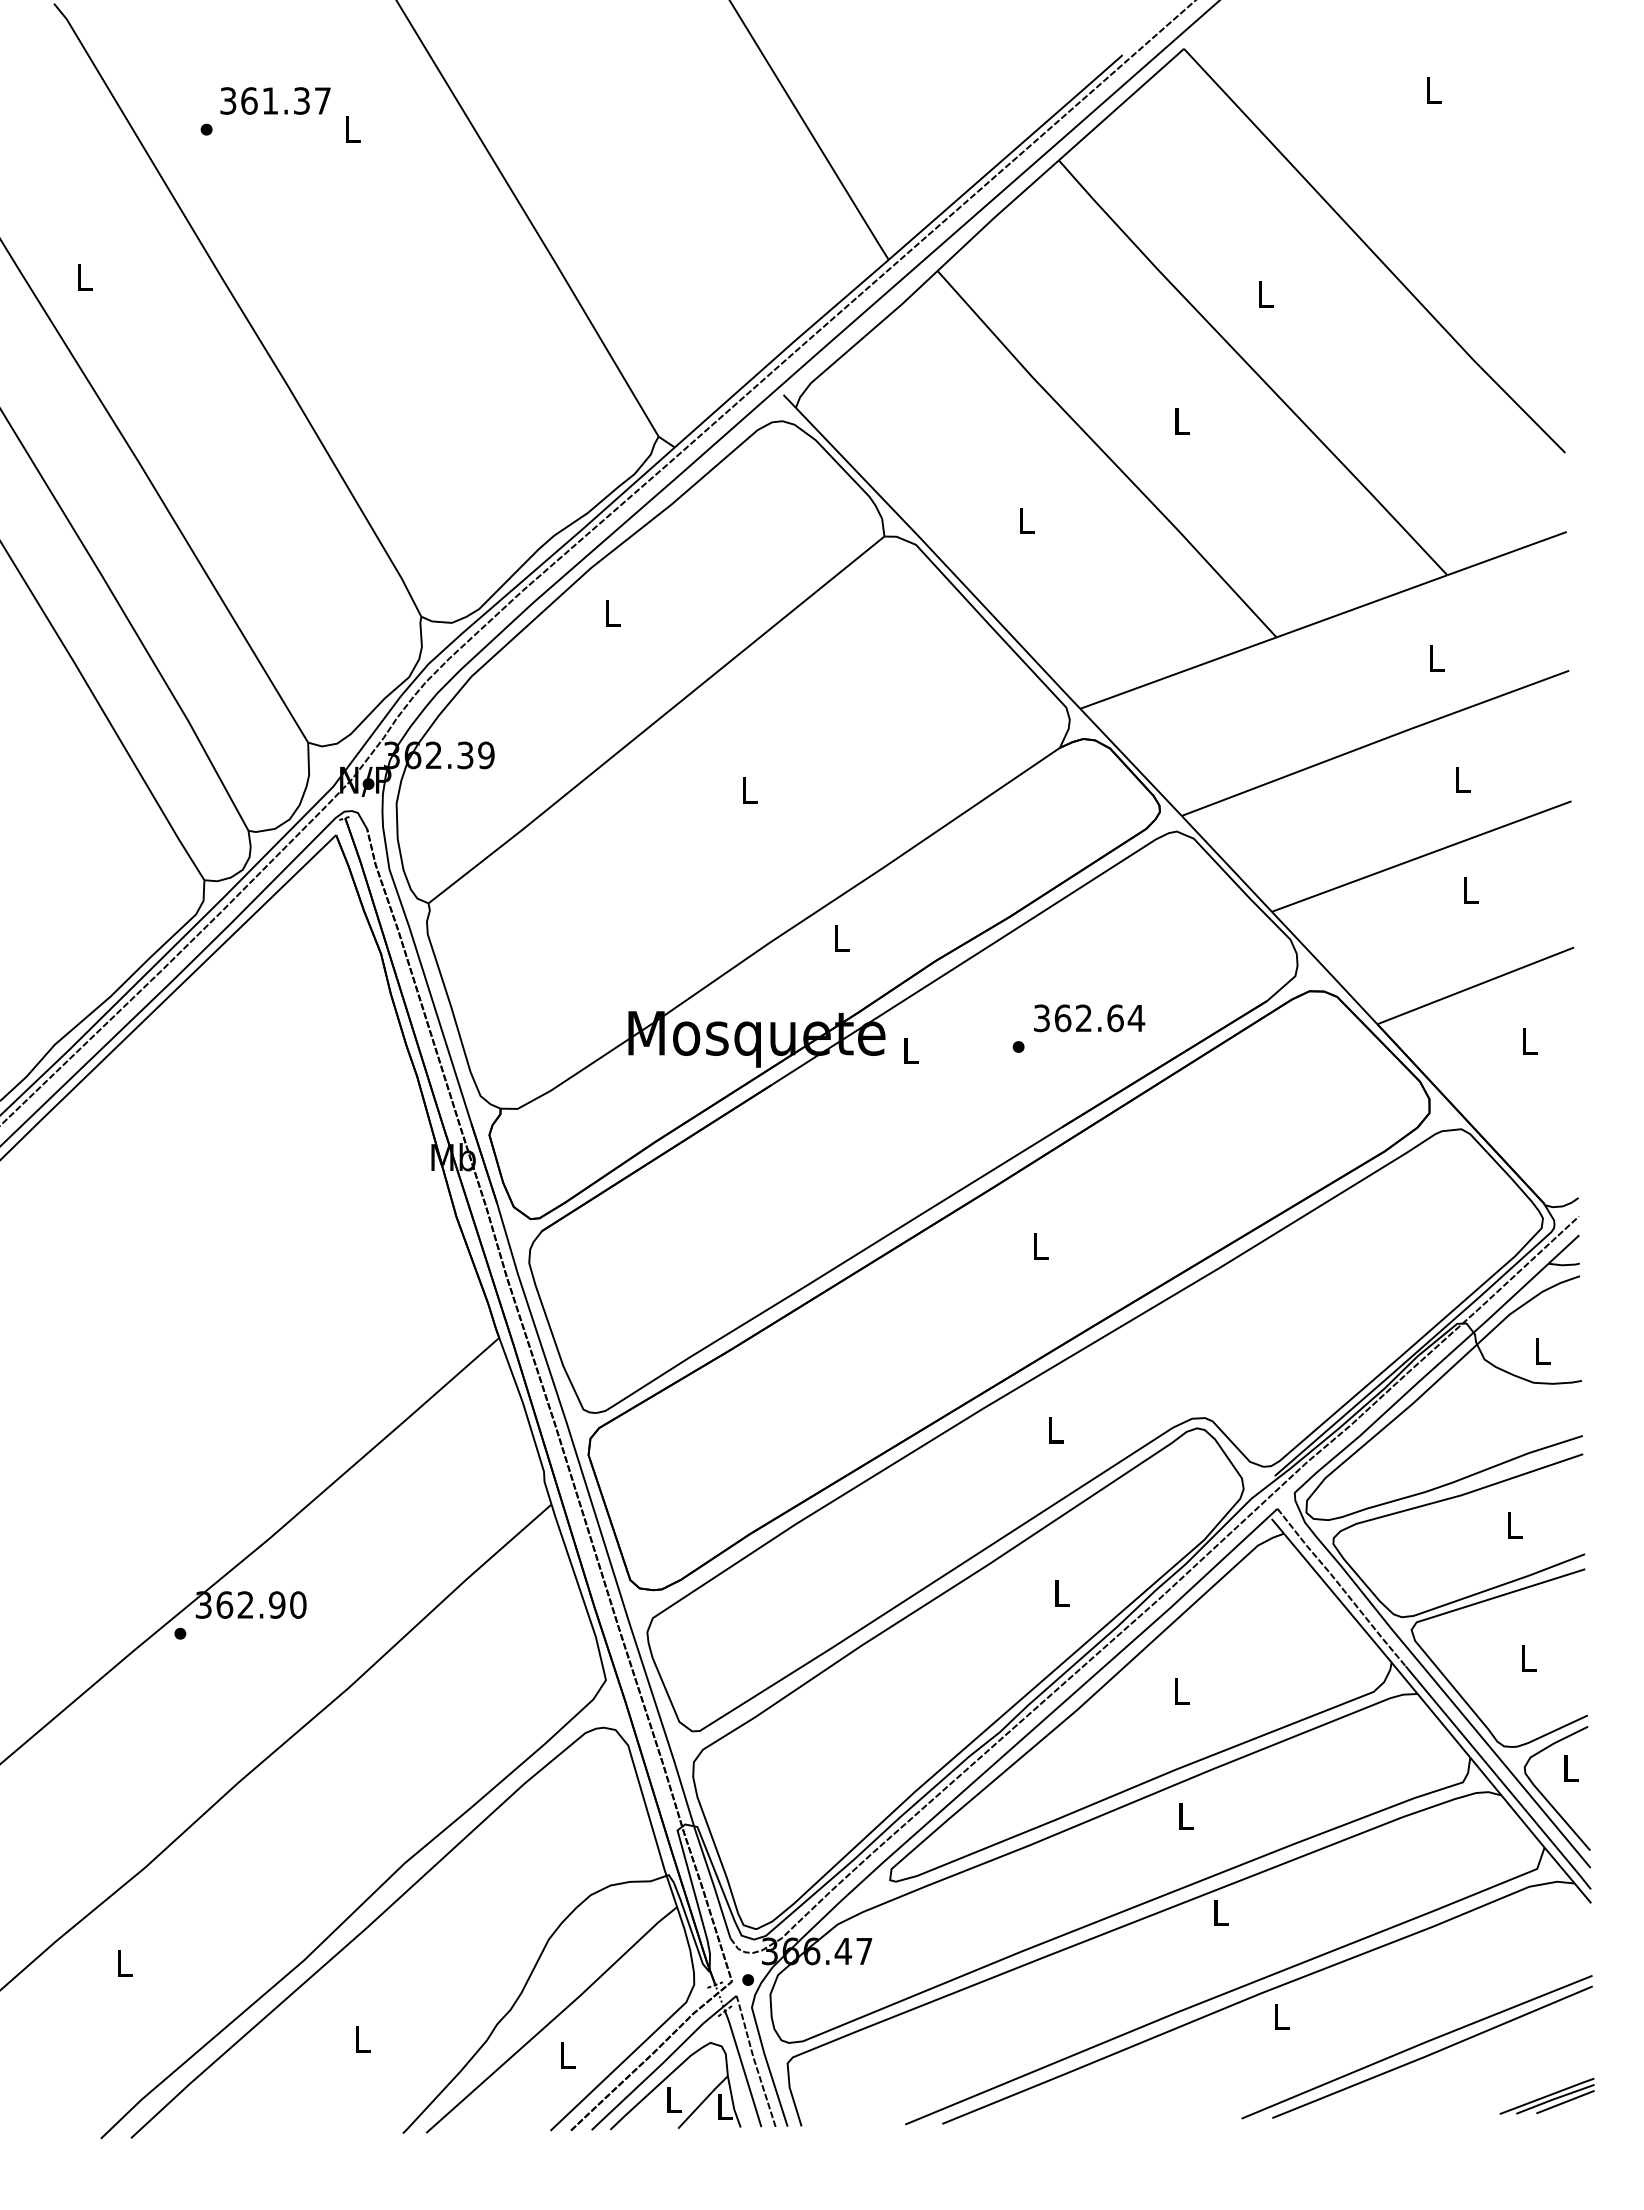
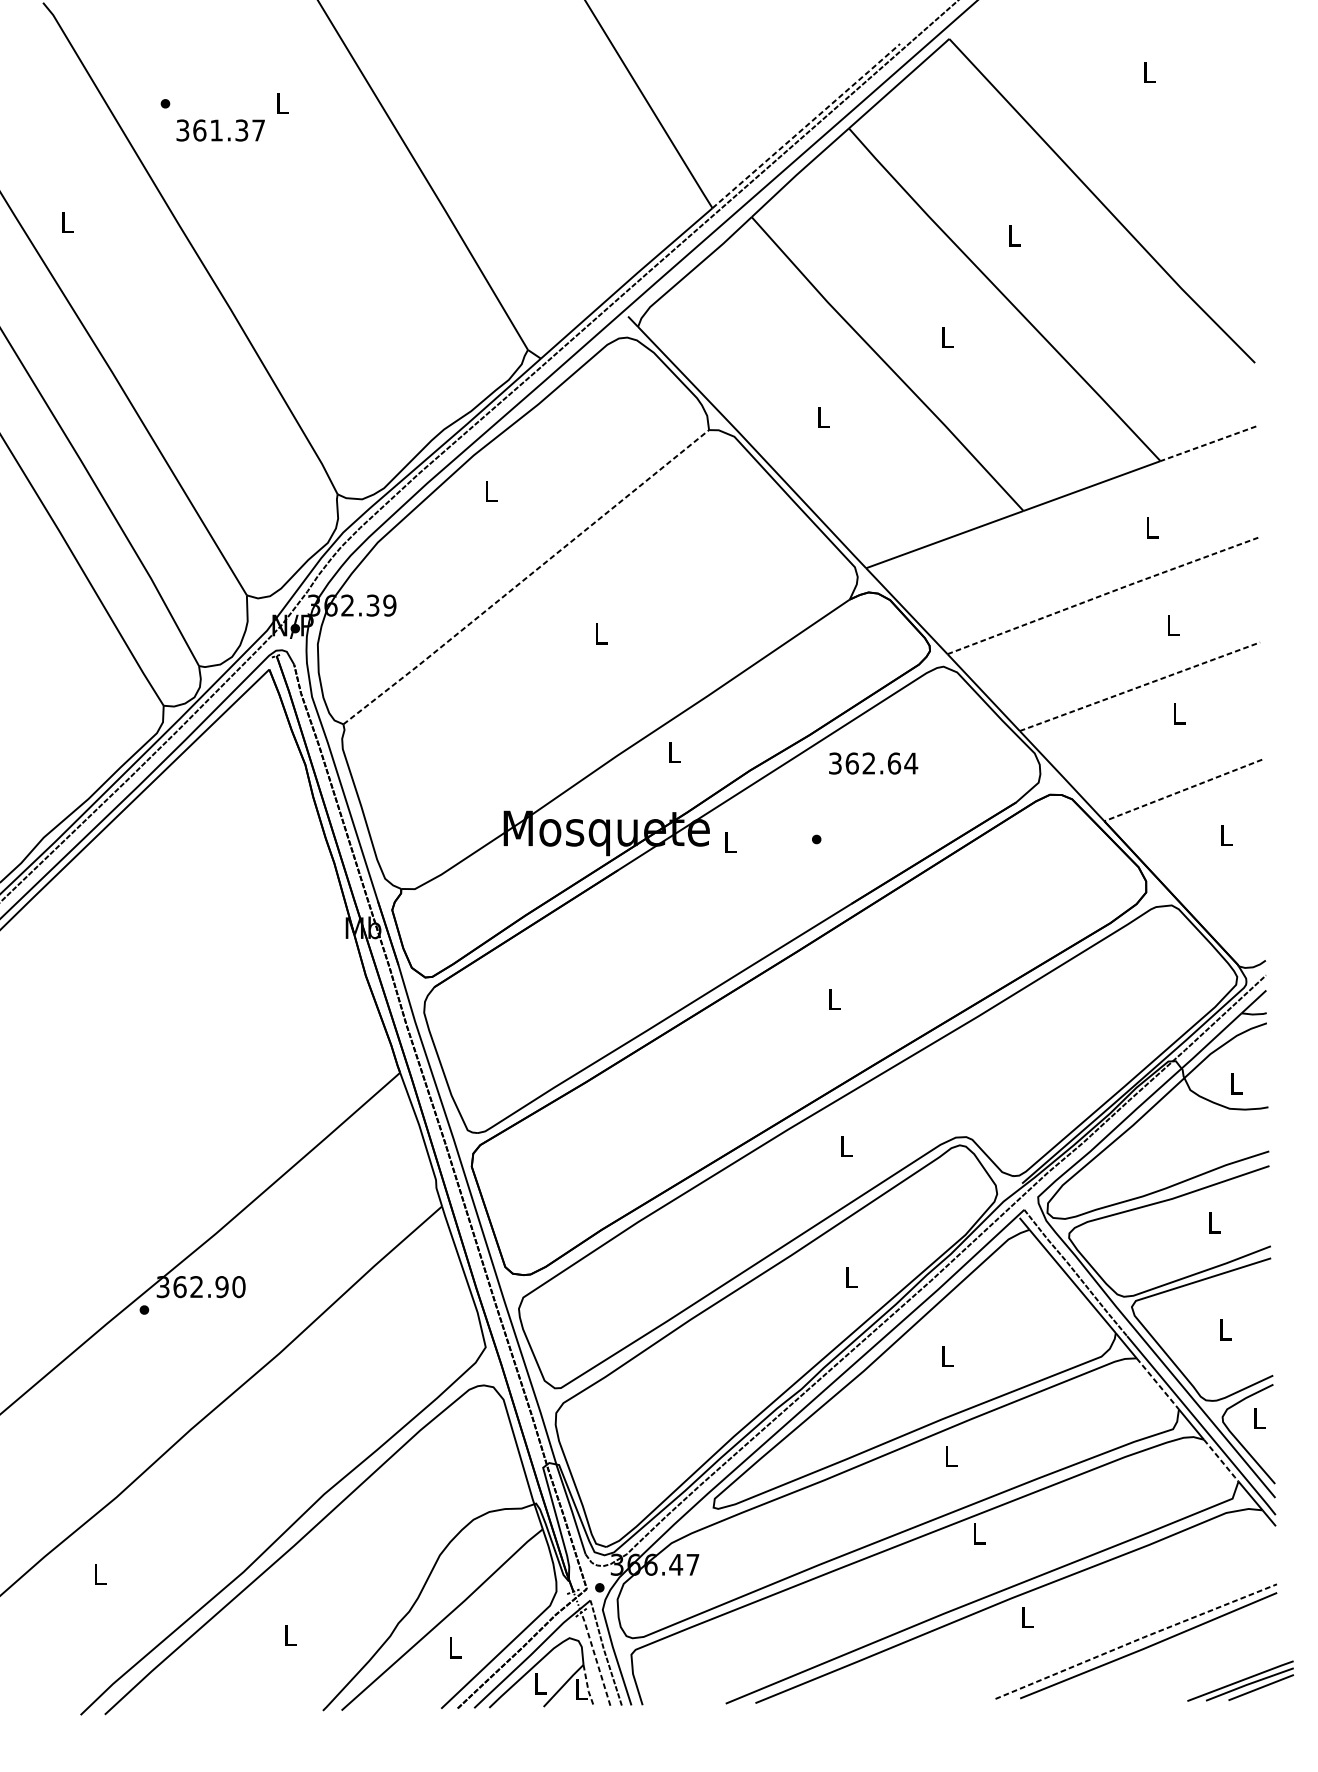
text: (275, 100) -> (220, 130), moved
line: (1006, 156) -> (806, 125), solid -> dashed
line: (1506, 553) -> (1207, 443), solid -> dashed
line: (656, 720) -> (526, 577), solid -> dashed
line: (1376, 742) -> (1103, 595), solid -> dashed
line: (1421, 856) -> (1139, 686), solid -> dashed
line: (1475, 985) -> (1183, 790), solid -> dashed
text: (1089, 1018) -> (873, 763), moved
line: (1444, 1726) -> (1158, 1384), solid -> dashed
line: (1523, 1822) -> (1221, 1461), solid -> dashed
line: (1417, 2045) -> (1136, 1640), solid -> dashed
line: (743, 2067) -> (596, 1657), solid -> dashed
part: (1546, 2095) -> (1240, 1680), size x1.4
line: (733, 2103) -> (588, 1686), solid -> dashed

